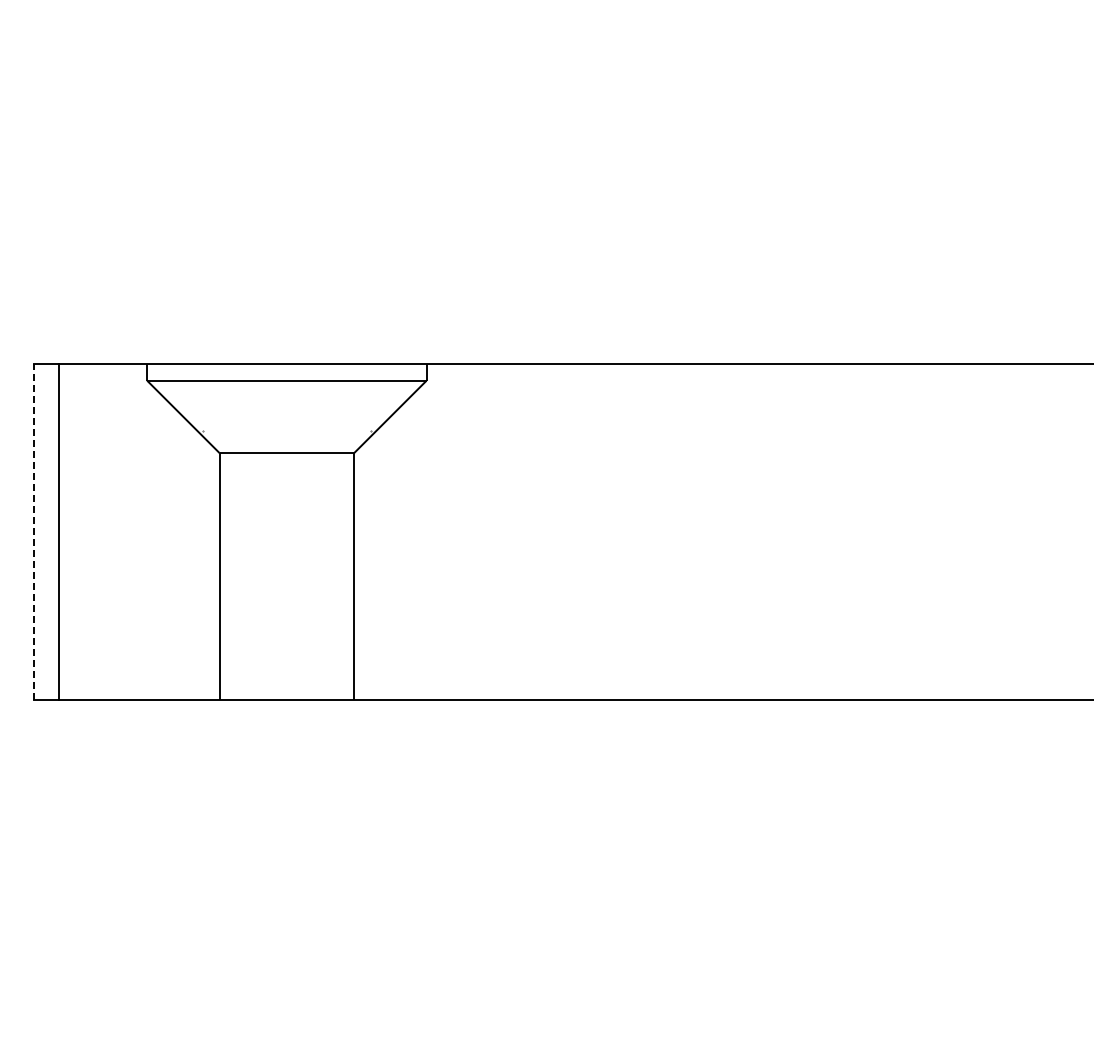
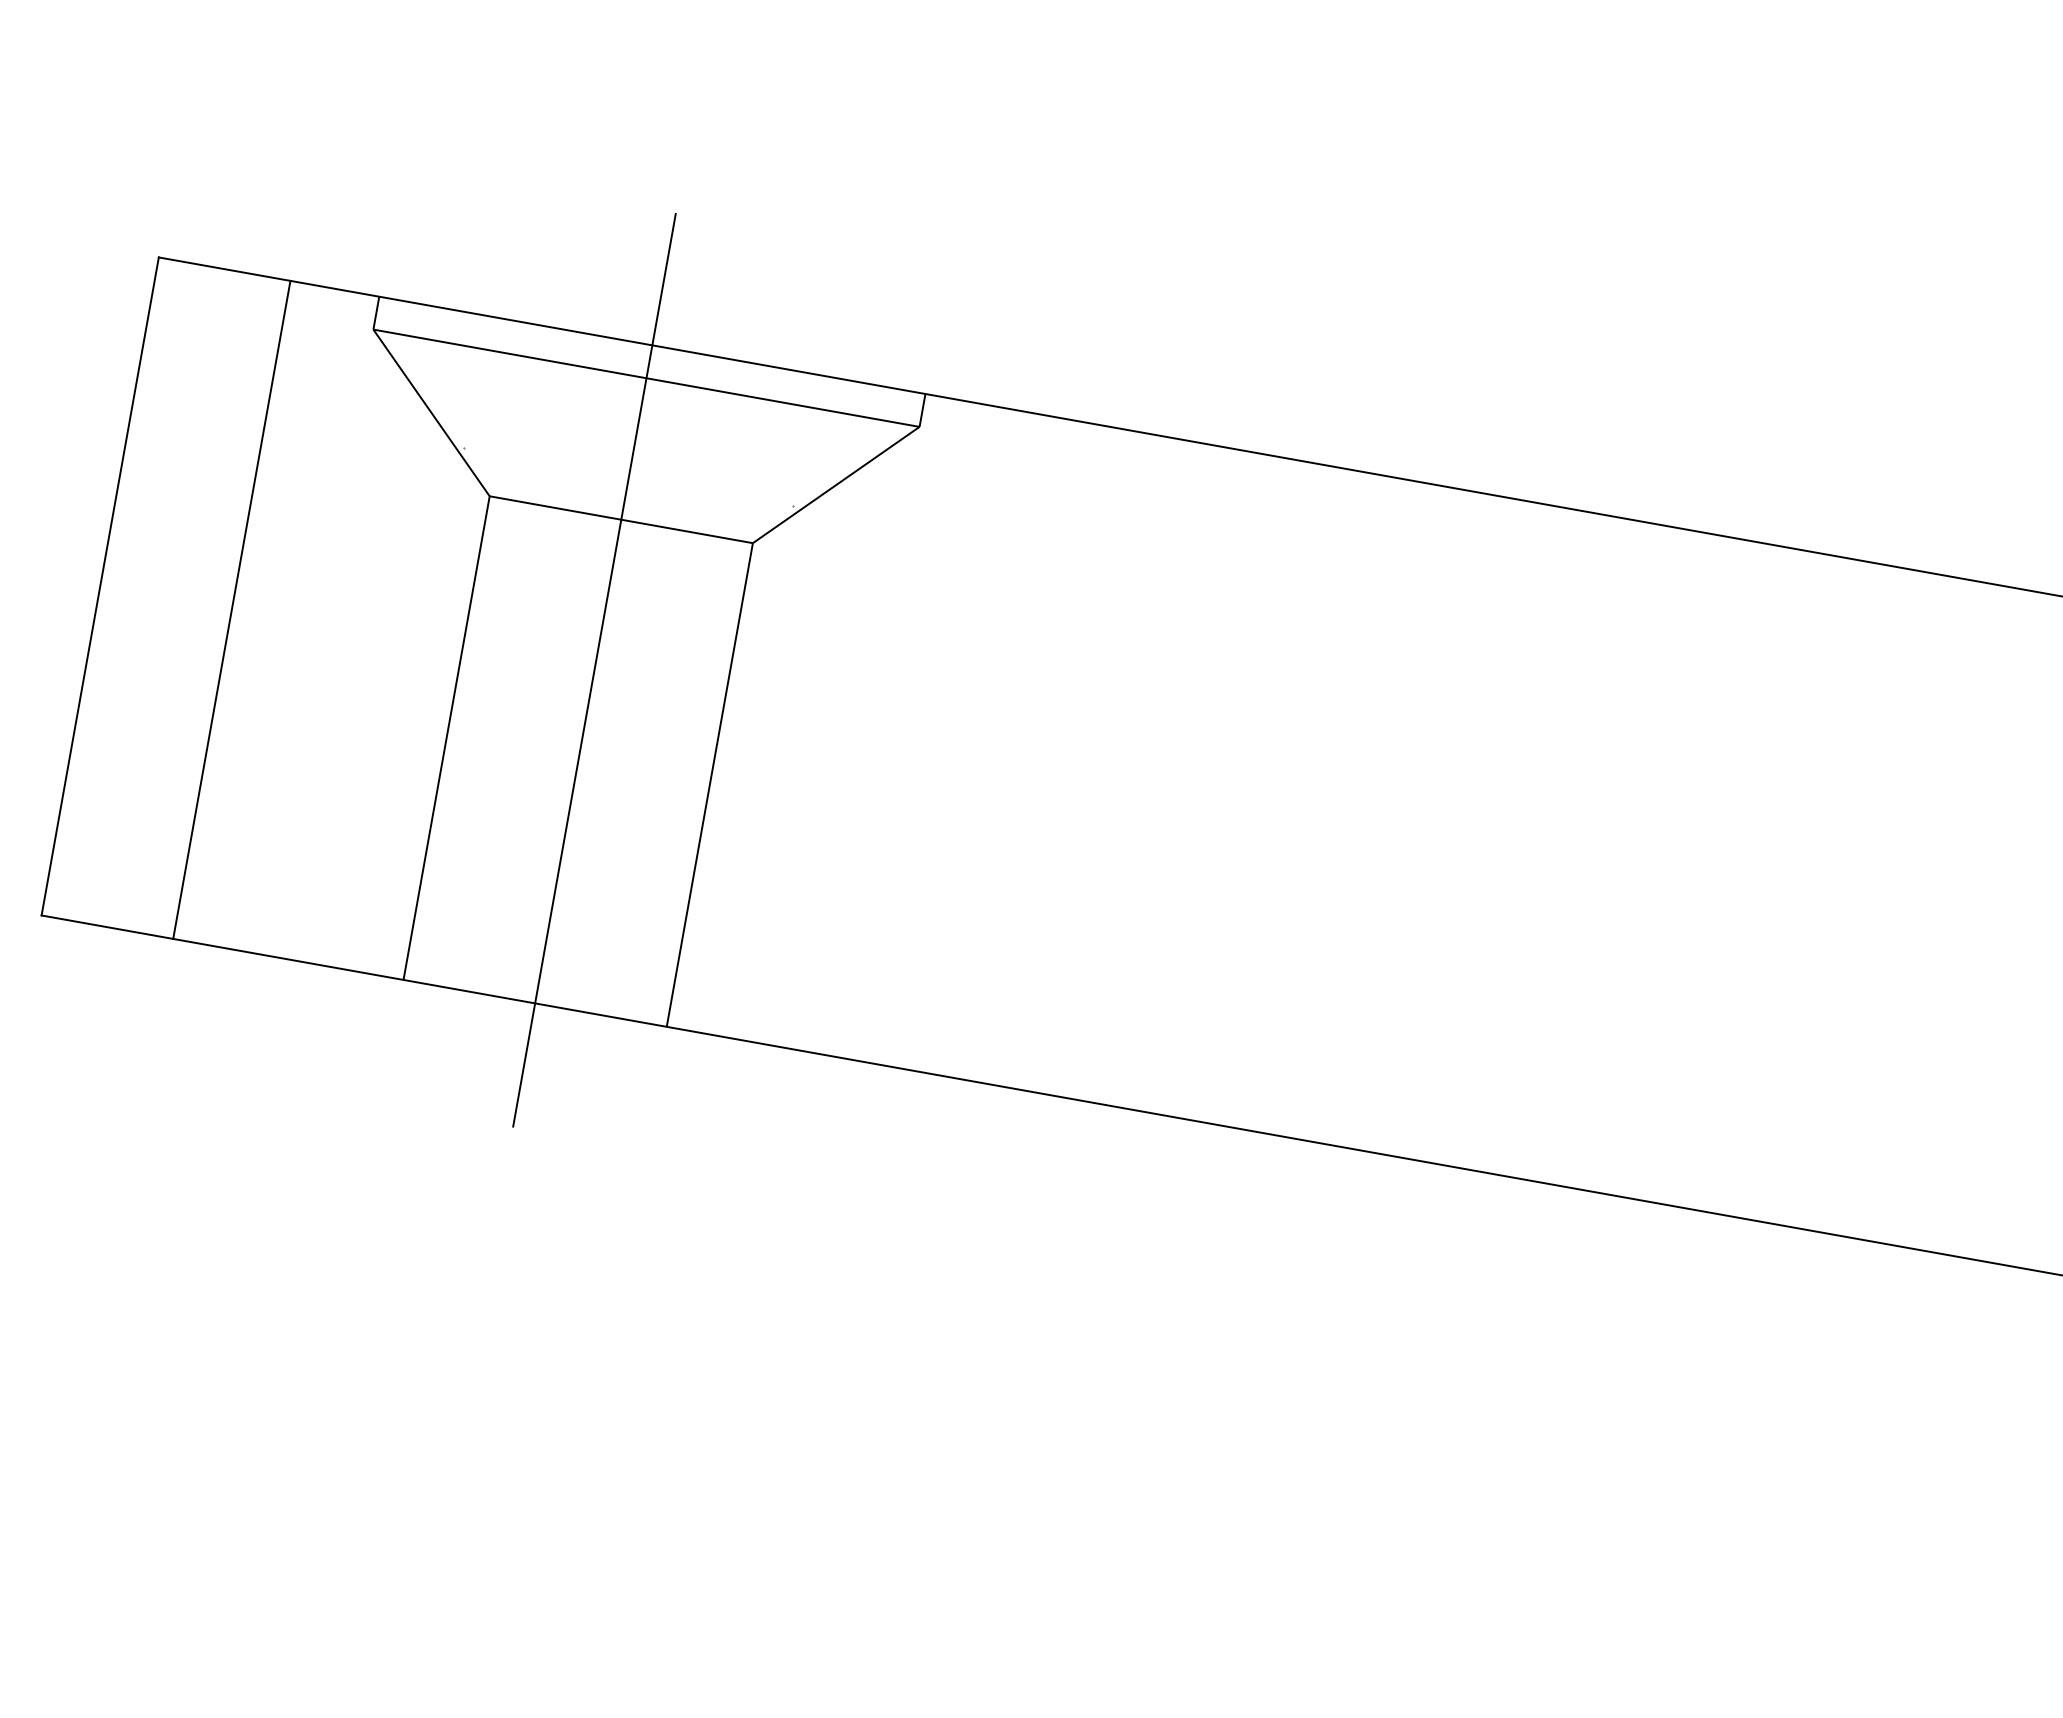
line: (286, 529) -> (593, 668), added
line: (34, 531) -> (100, 585), dashed -> solid
line: (58, 531) -> (231, 608), moved

